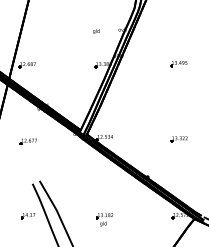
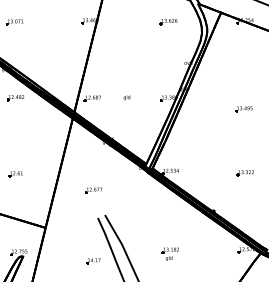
text: (95, 31) -> (126, 97), moved
part: (178, 64) -> (243, 109), moved
part: (28, 141) -> (93, 190), moved
part: (28, 216) -> (93, 261), moved

